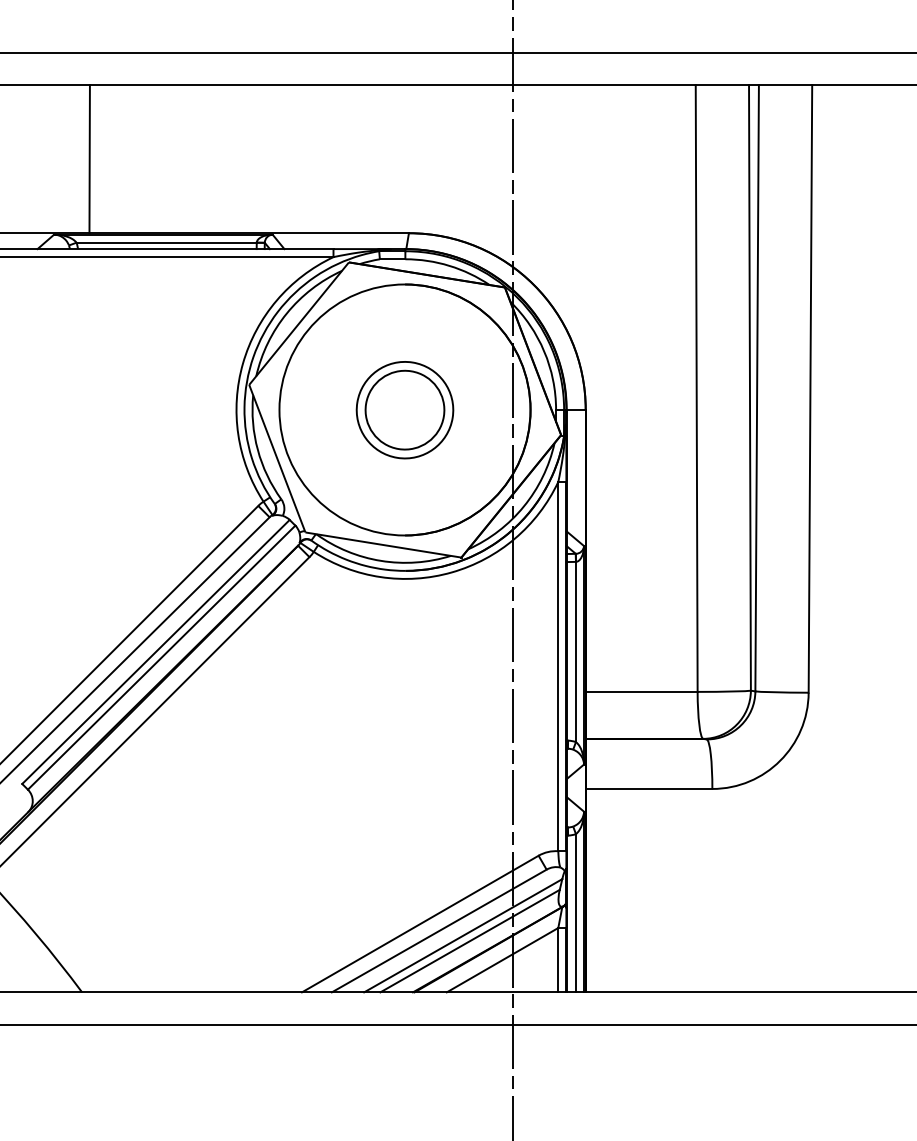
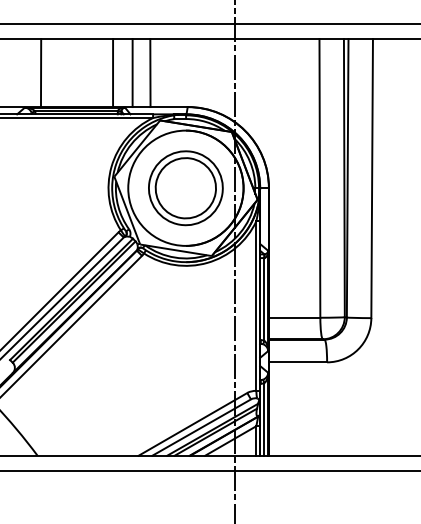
line: (247, 160) -> (113, 73), added
line: (288, 160) -> (132, 73), added
line: (327, 160) -> (150, 73), added
part: (404, 410) -> (185, 188), size x1.67

